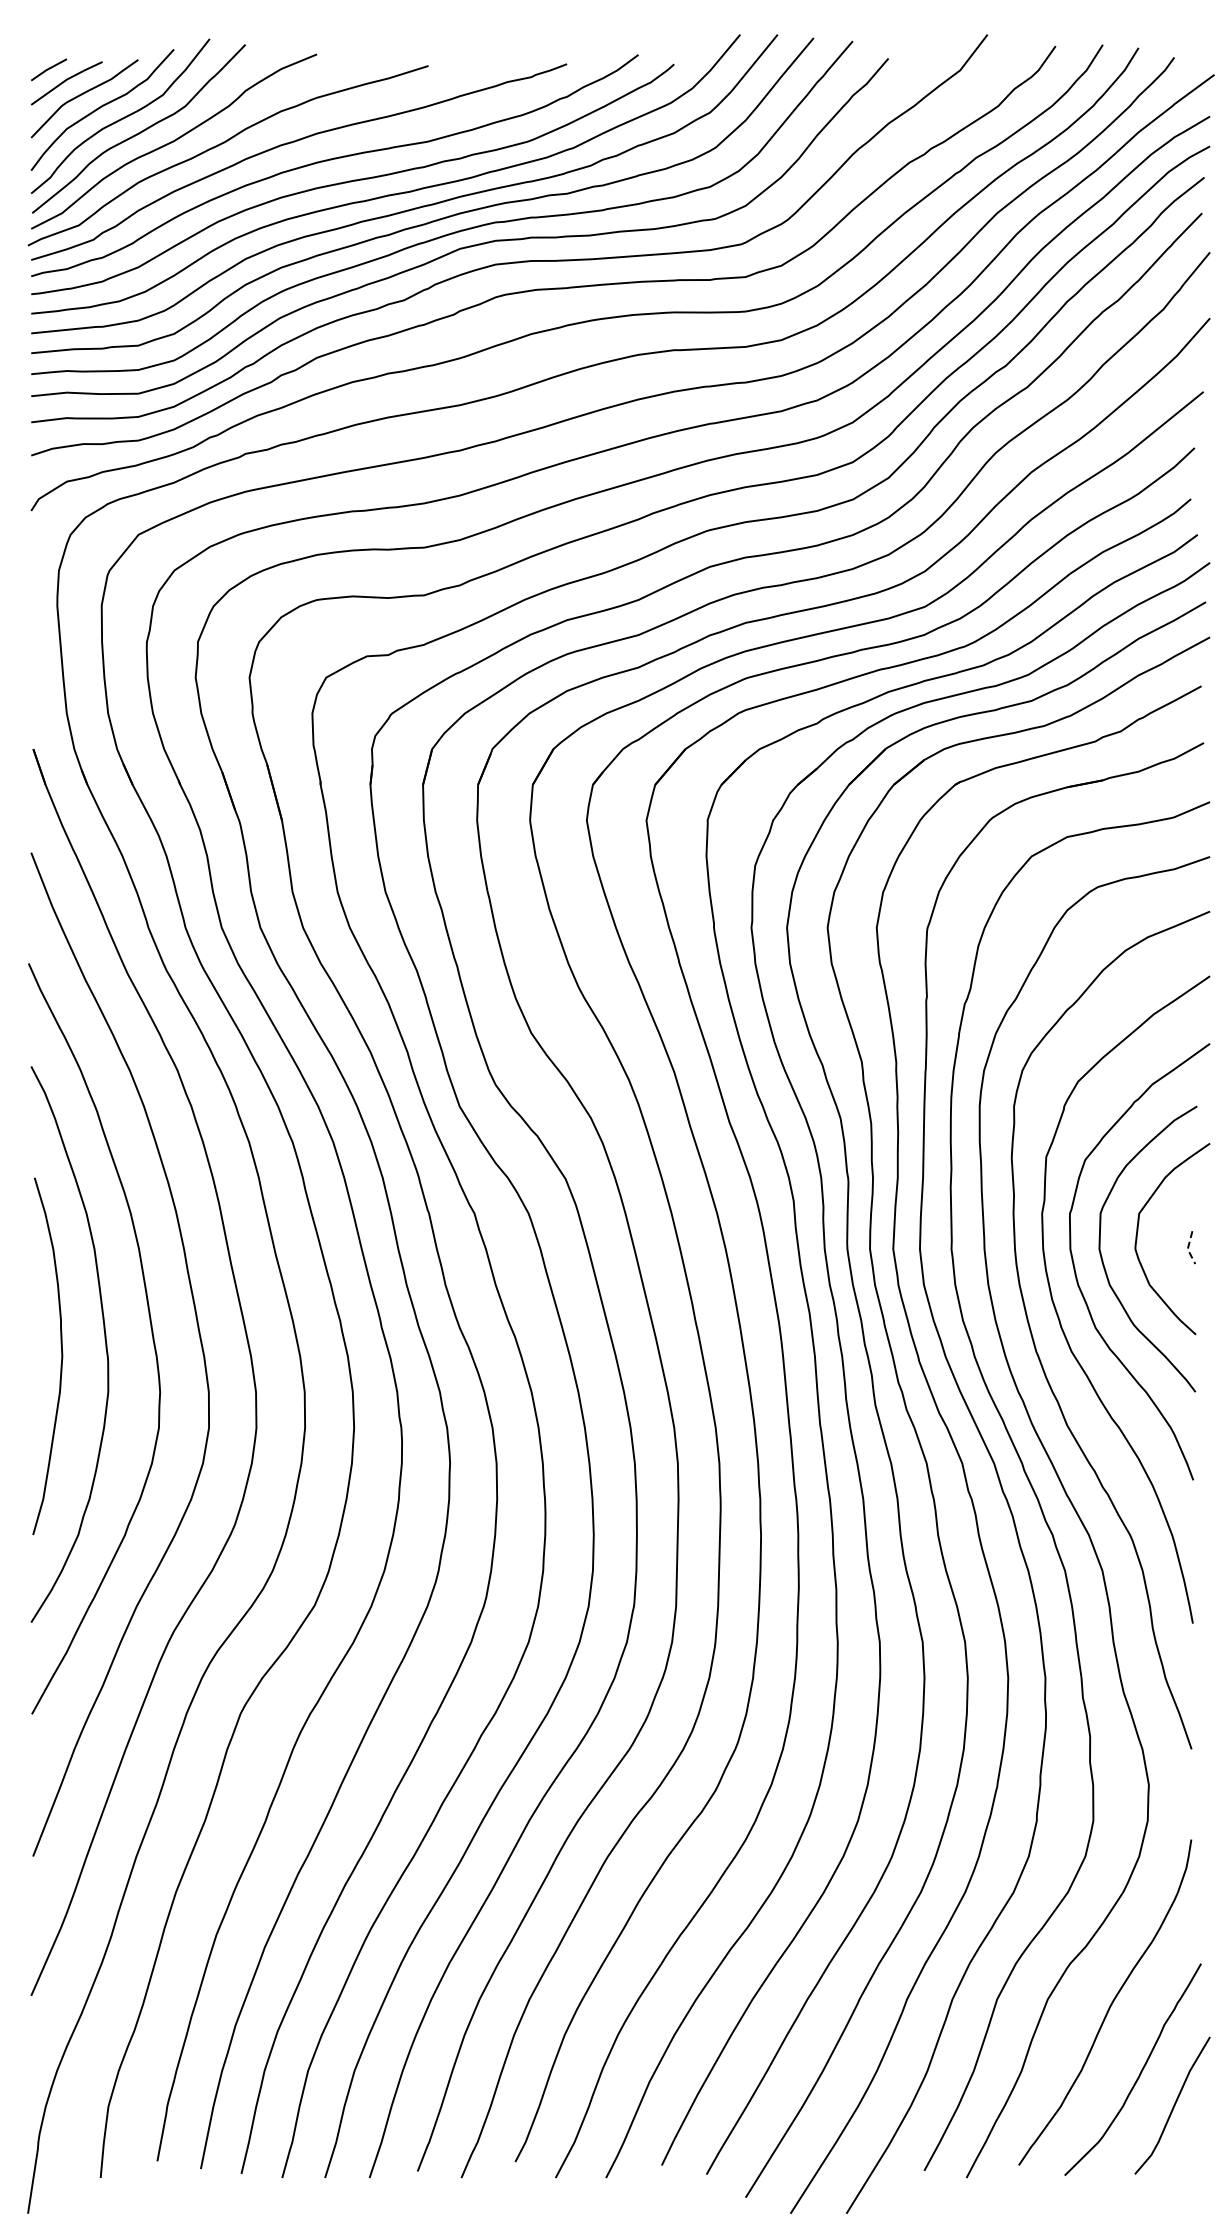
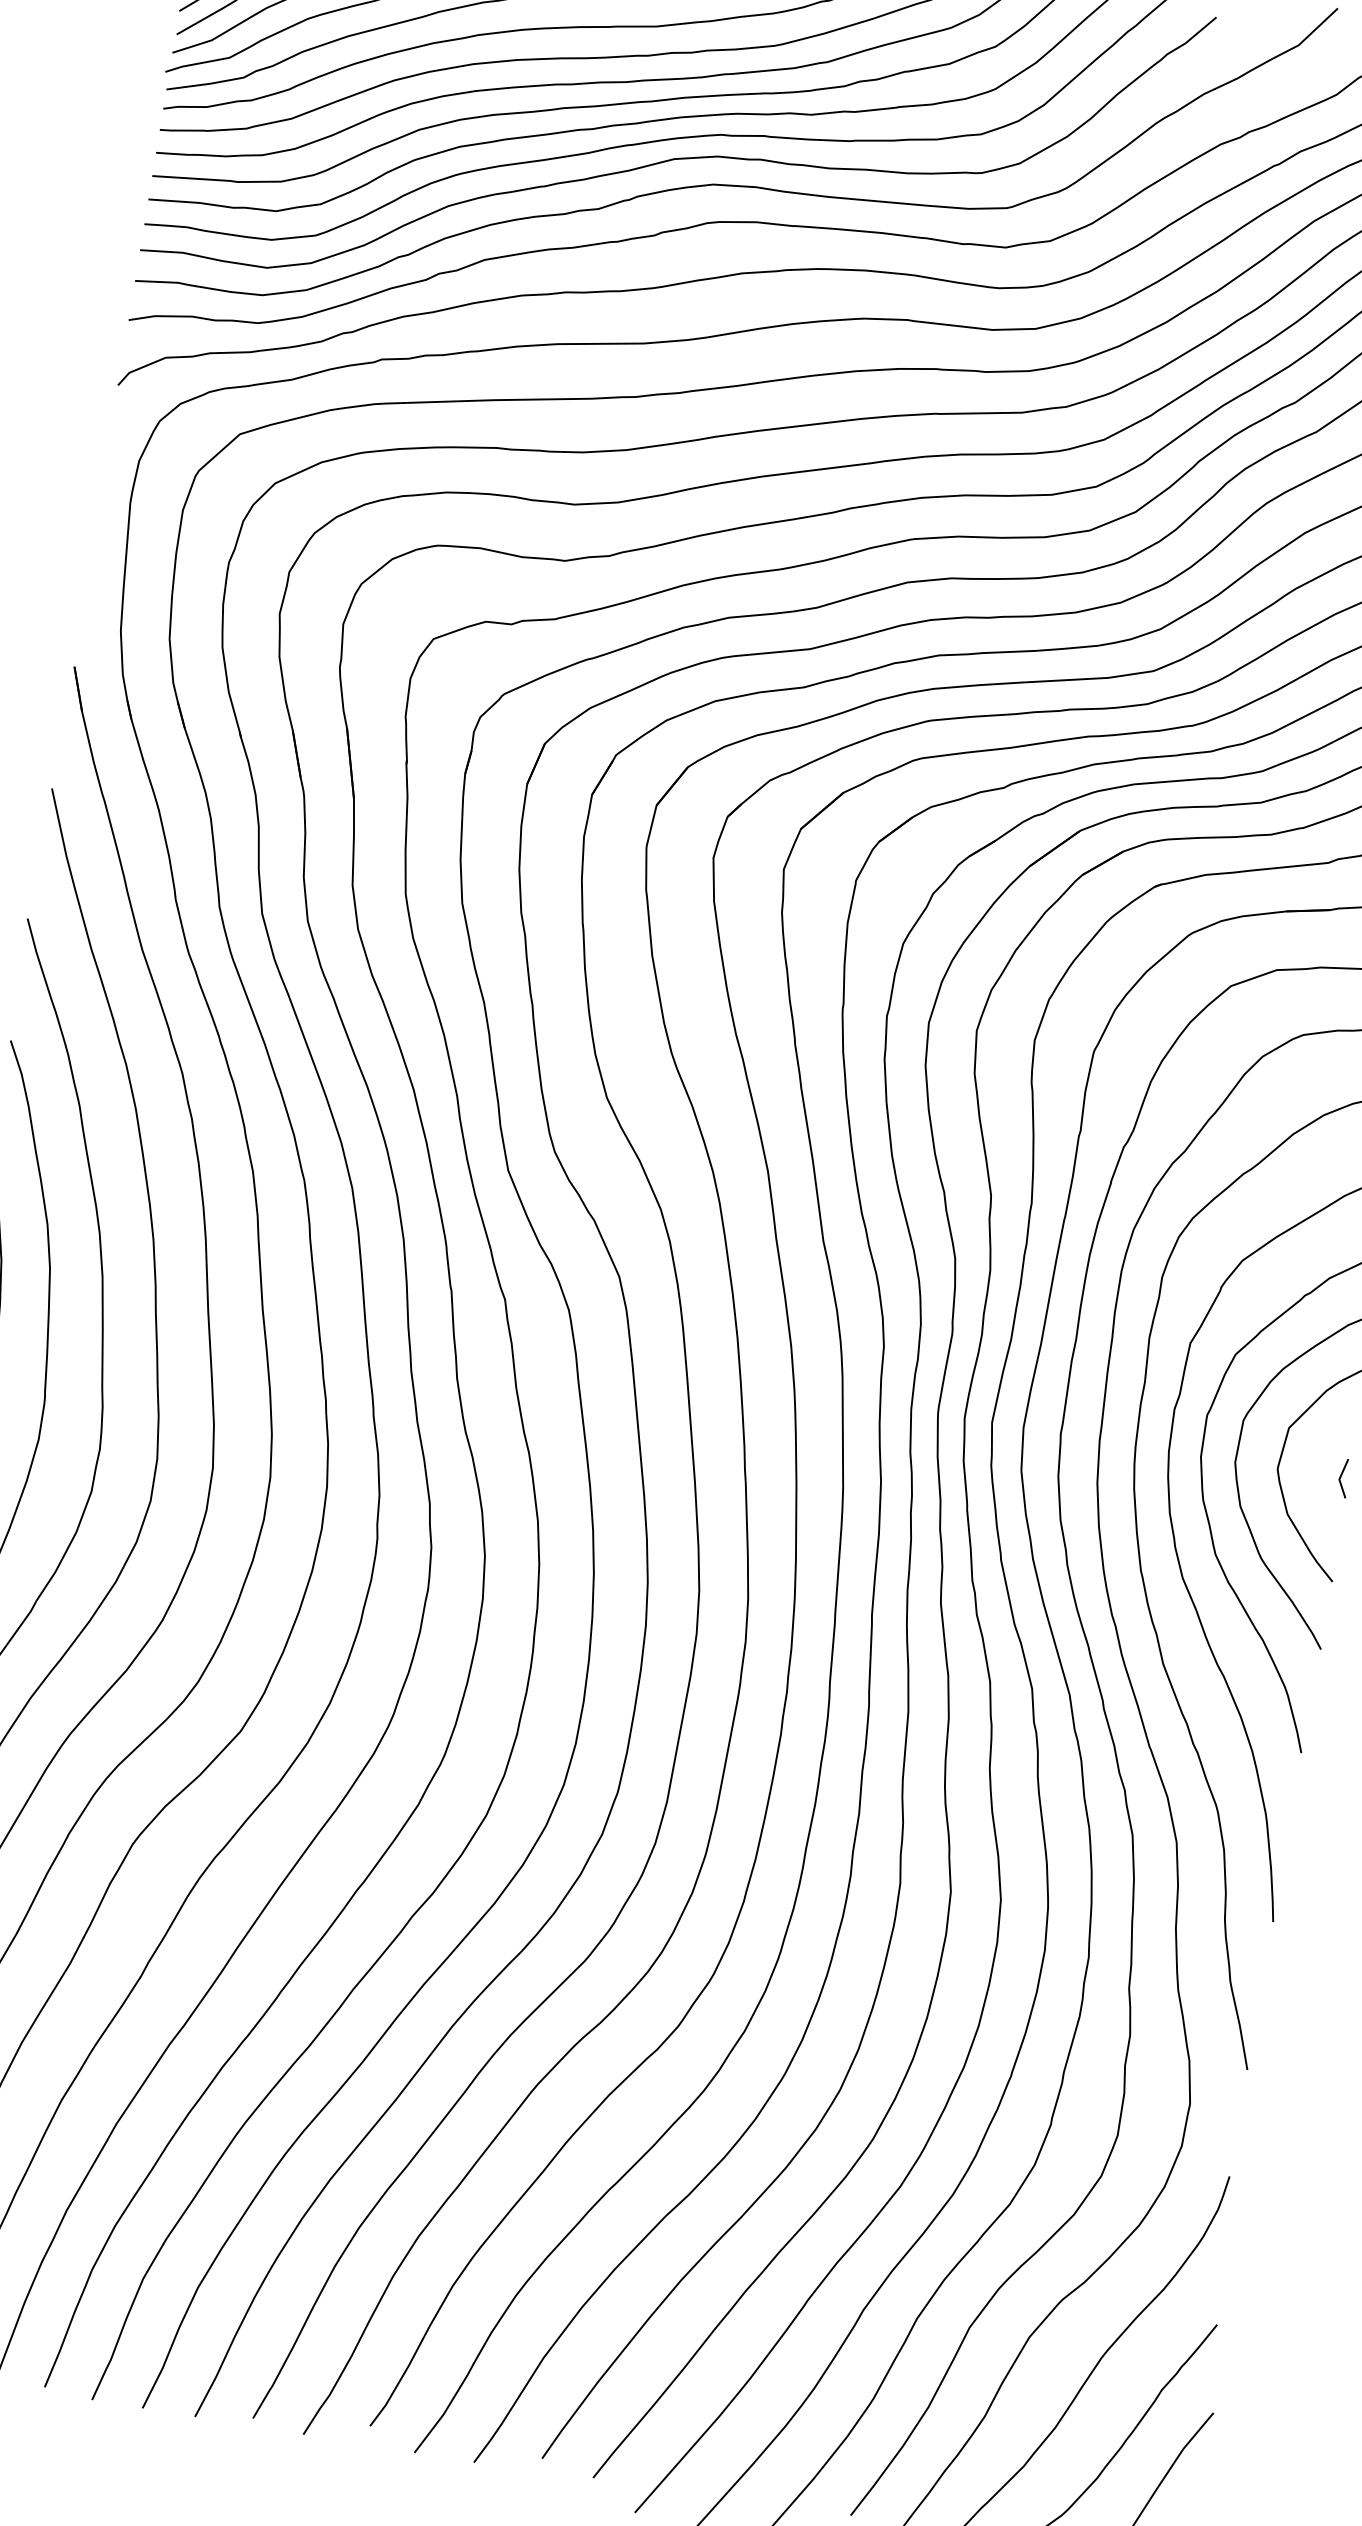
line: (1187, 1249) -> (1339, 1479), dashed -> solid

